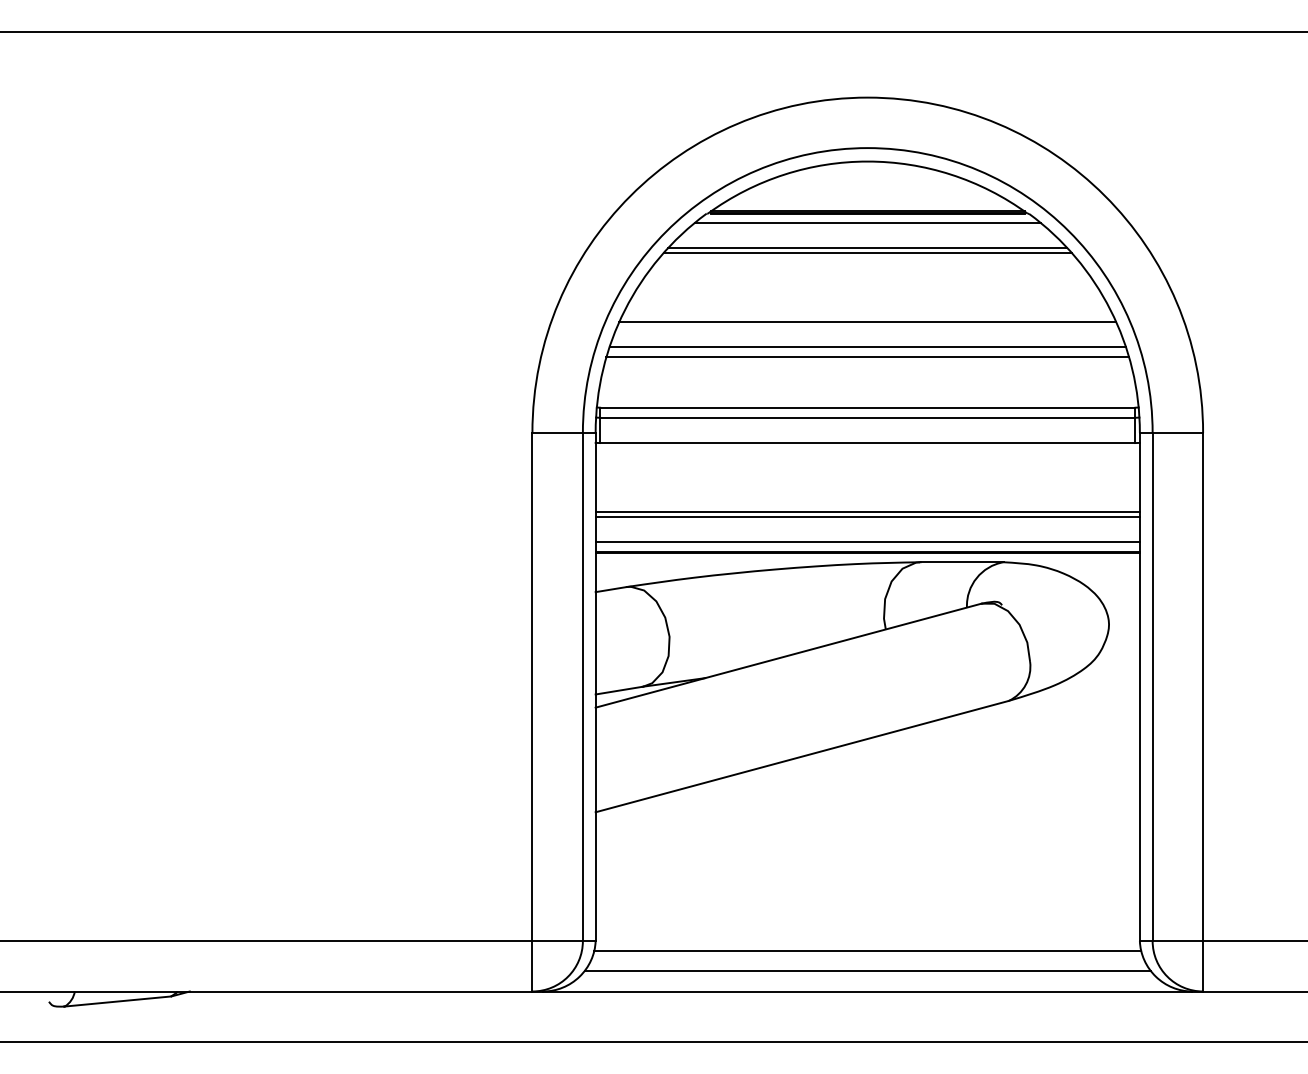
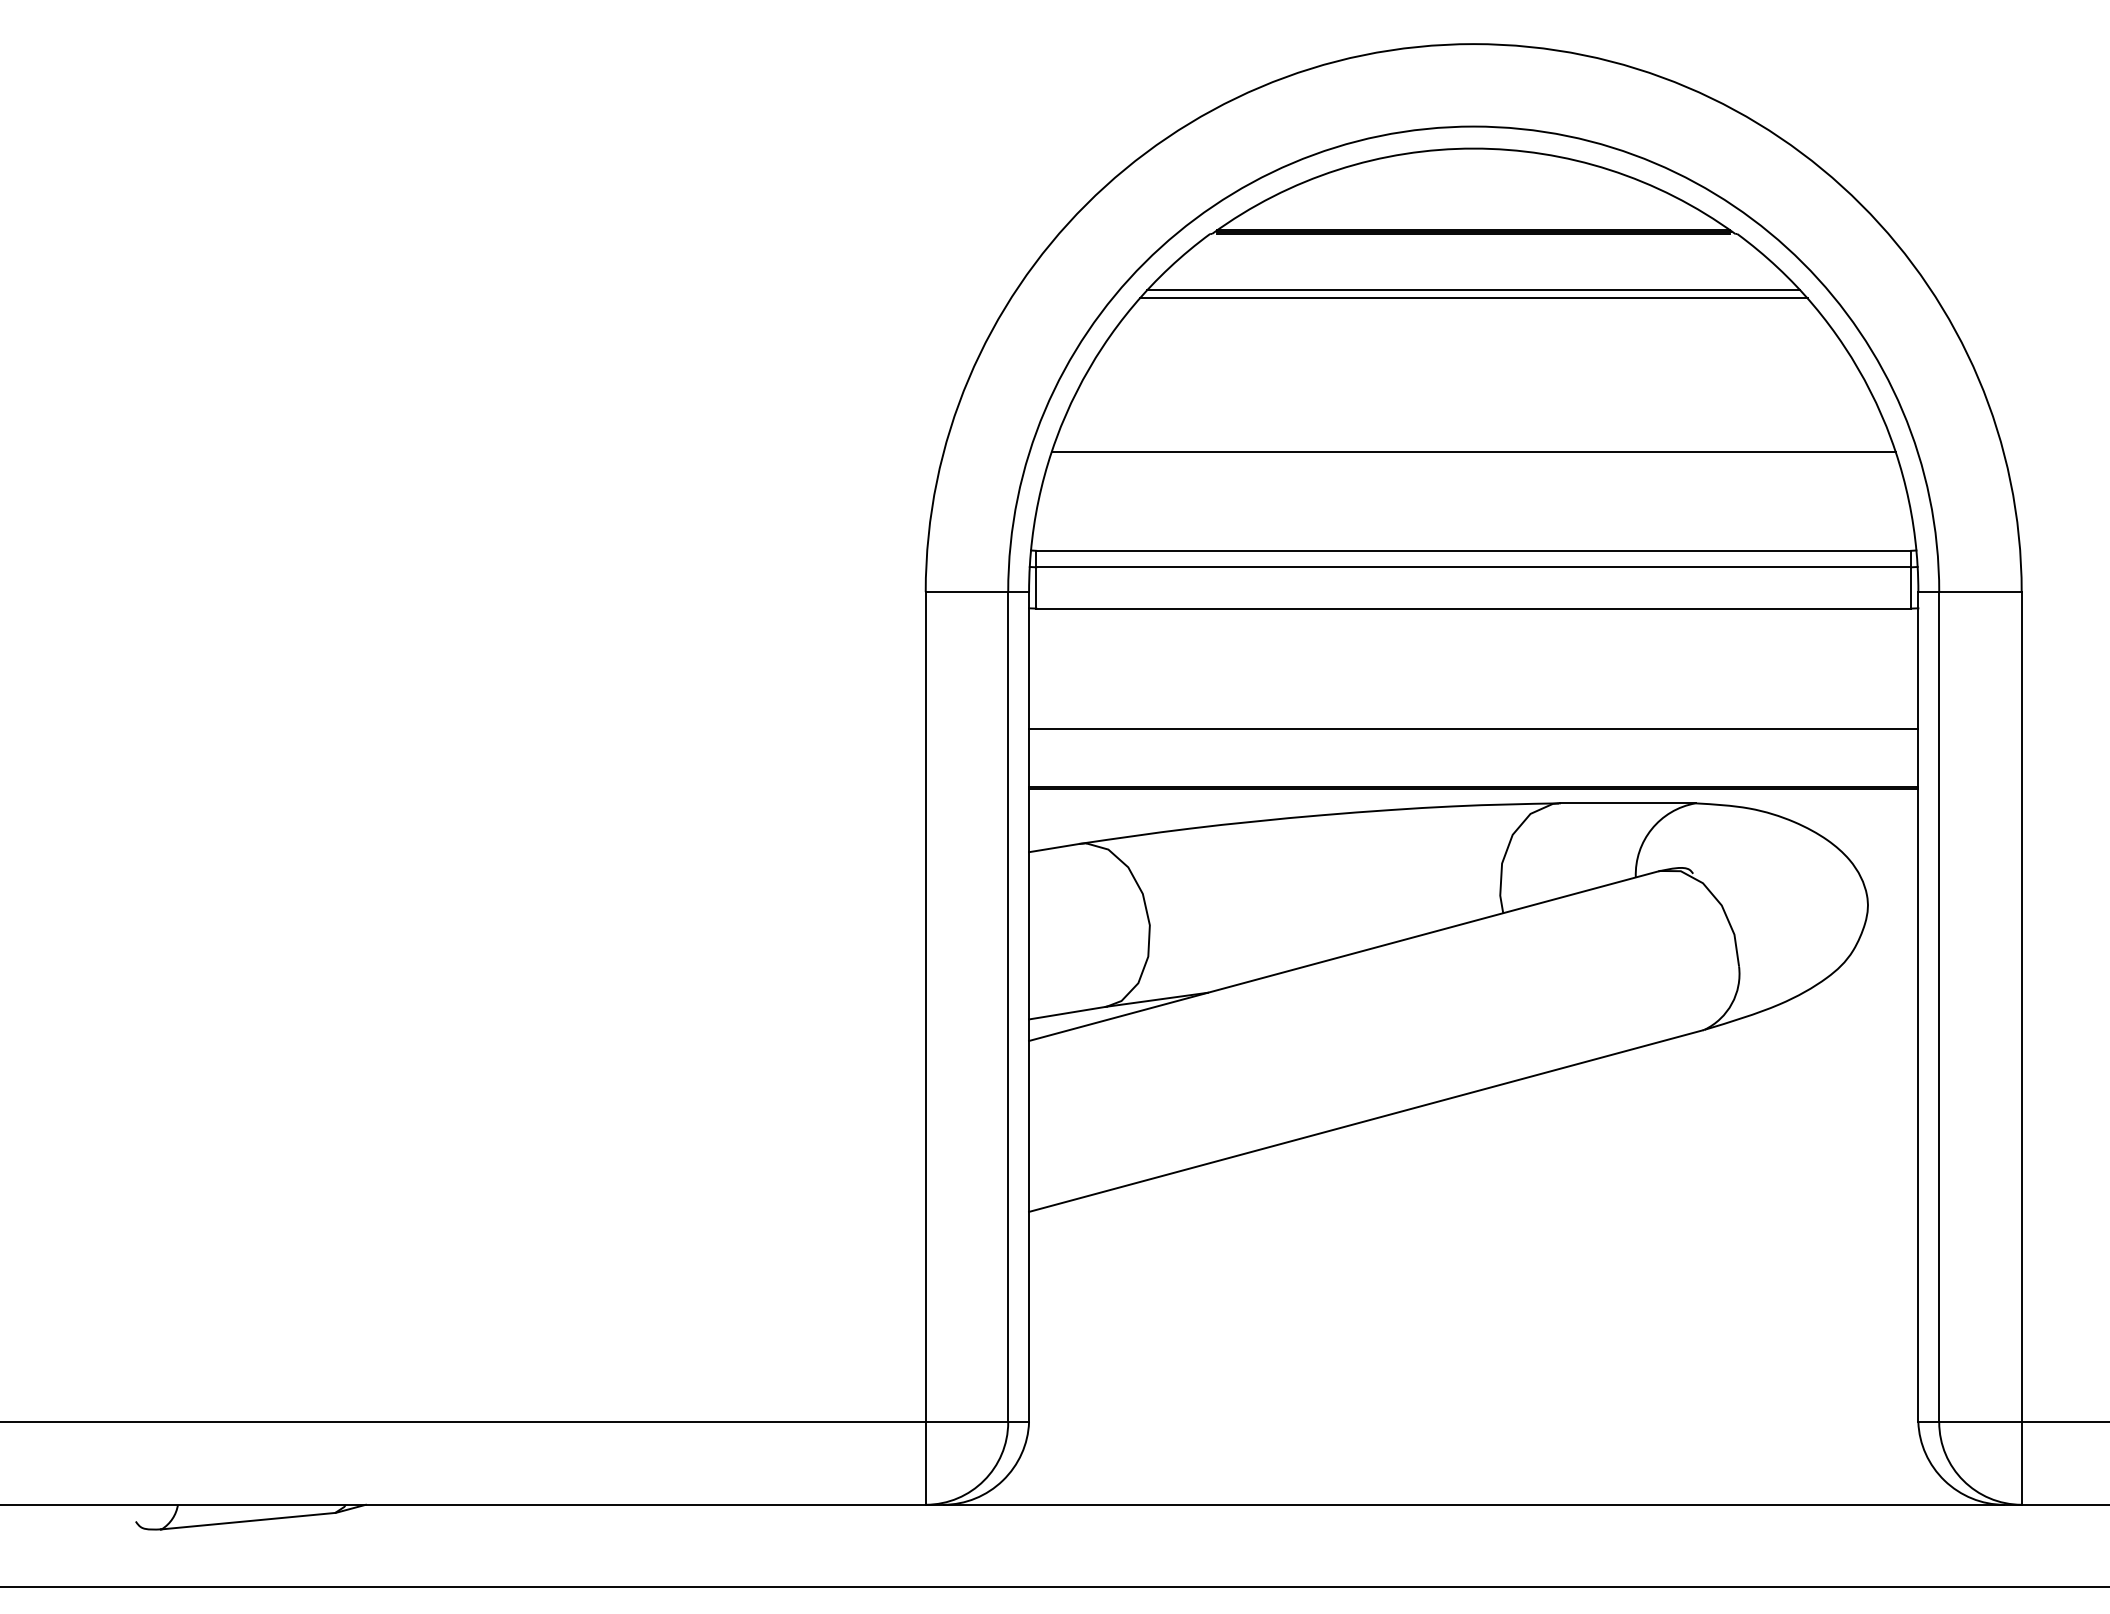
line: (867, 222) -> (1473, 248), removed
line: (867, 321) -> (1473, 409), removed
line: (867, 357) -> (1473, 468), removed
line: (867, 511) -> (1473, 720), removed
line: (867, 542) -> (1473, 771), removed
line: (867, 951) -> (1473, 1439), removed
line: (867, 971) -> (1473, 1472), removed

